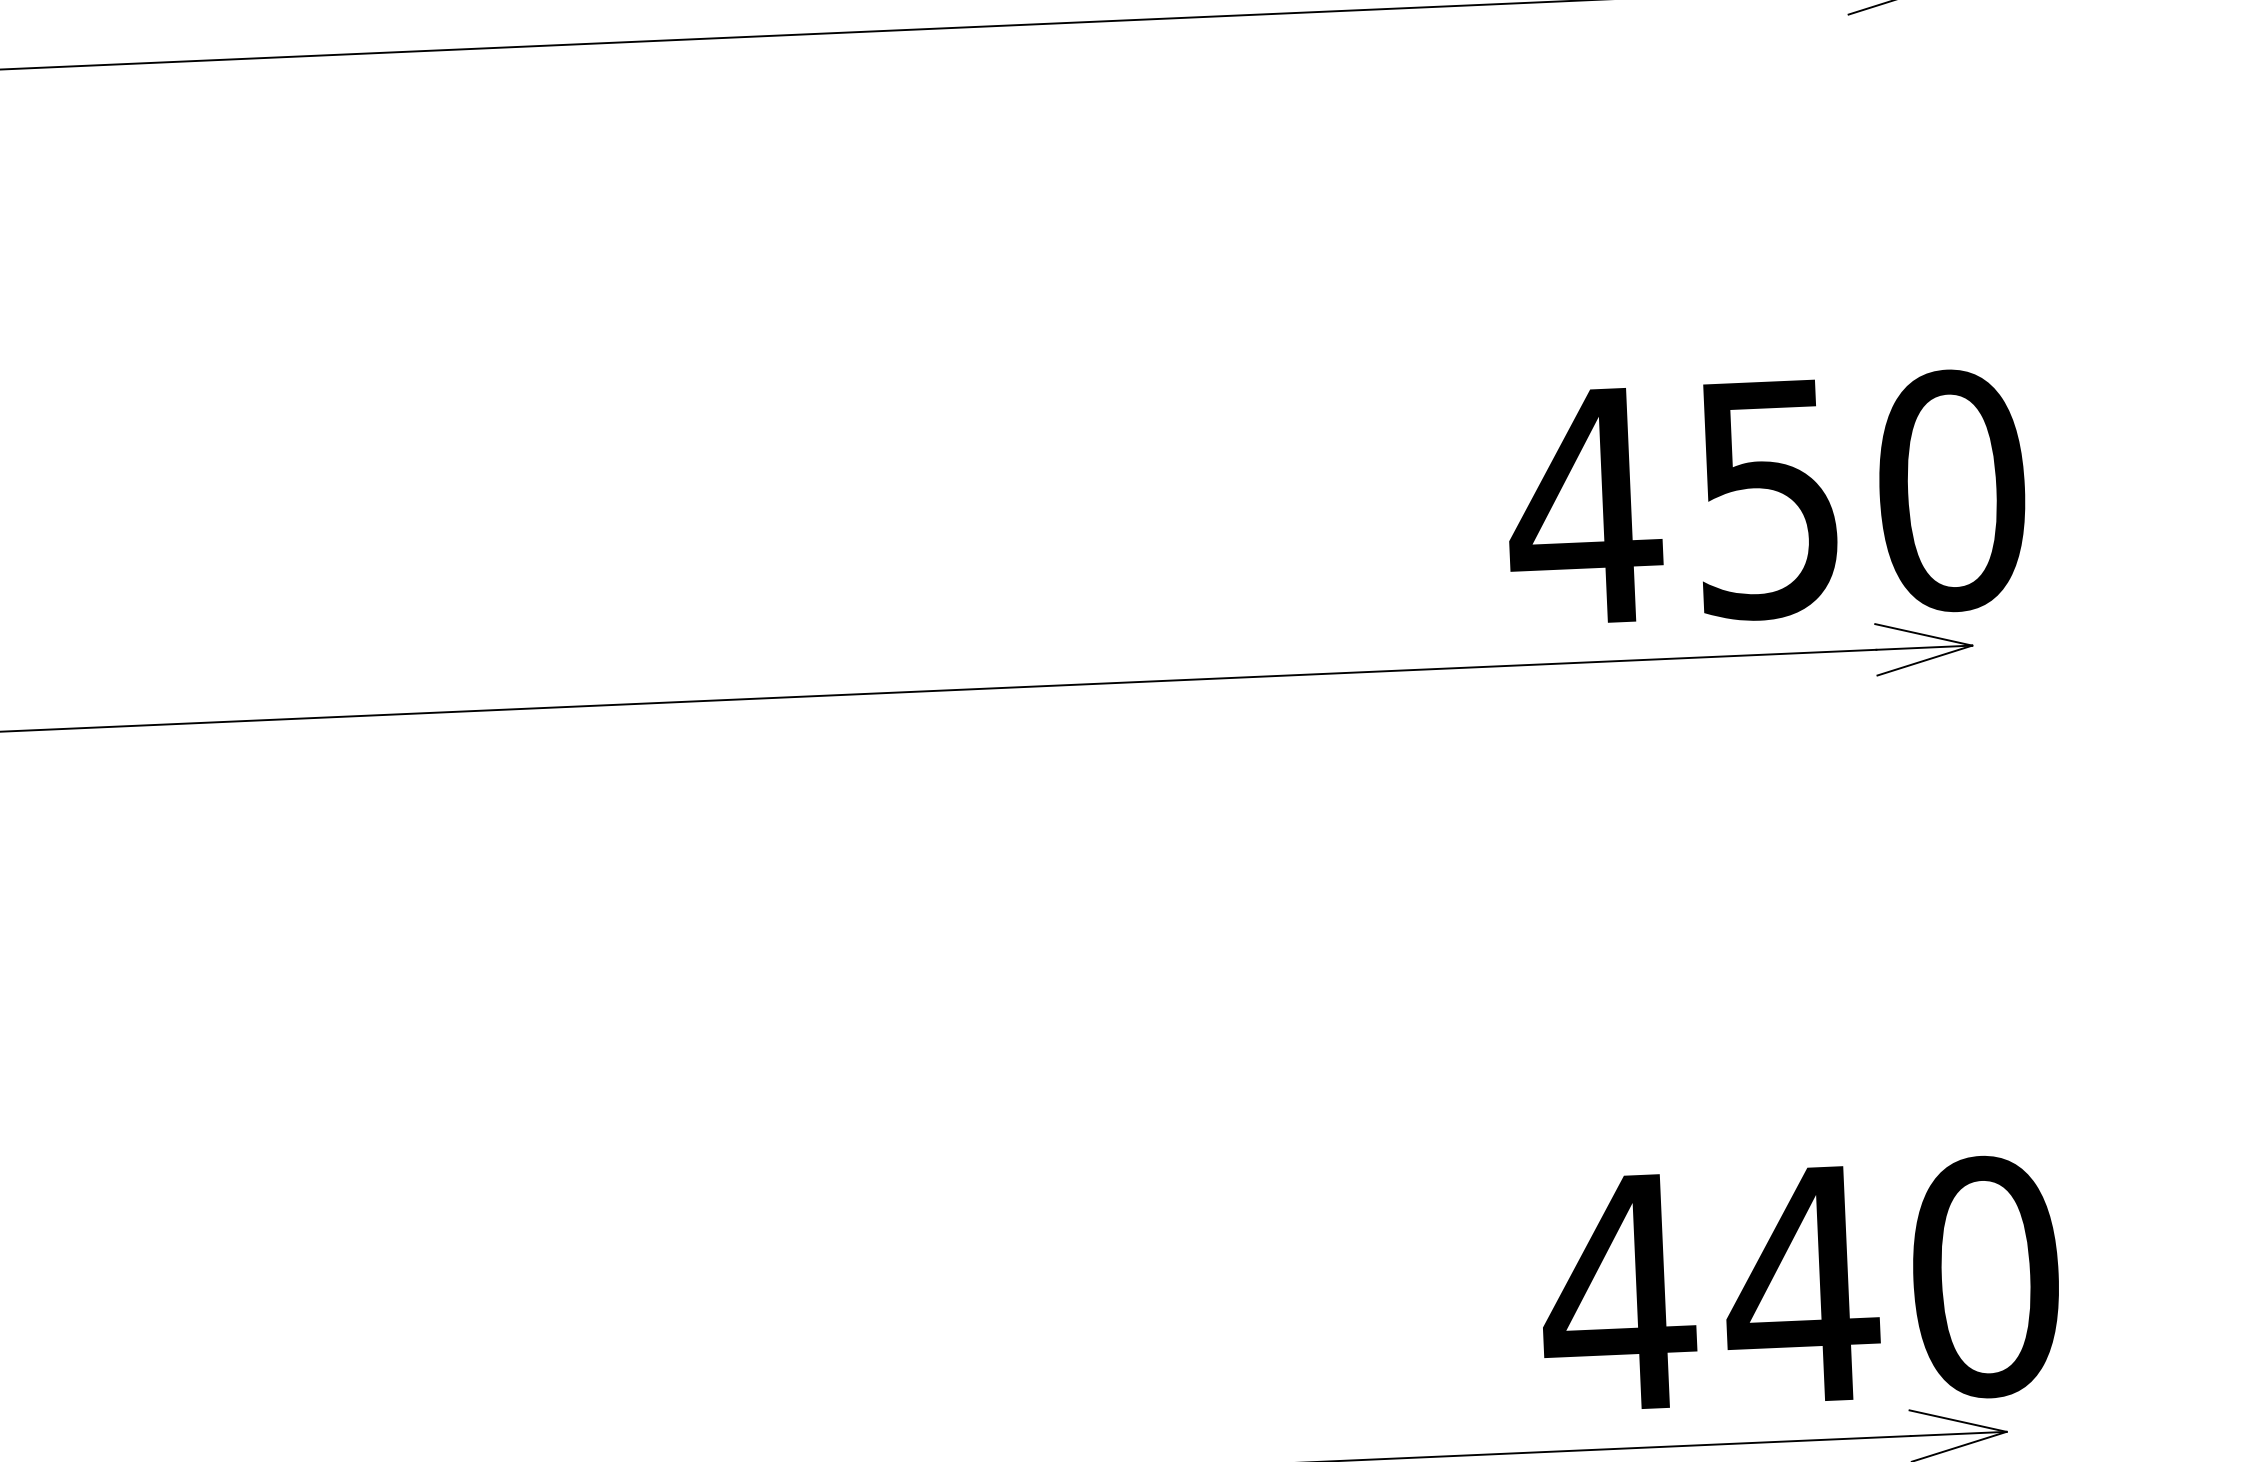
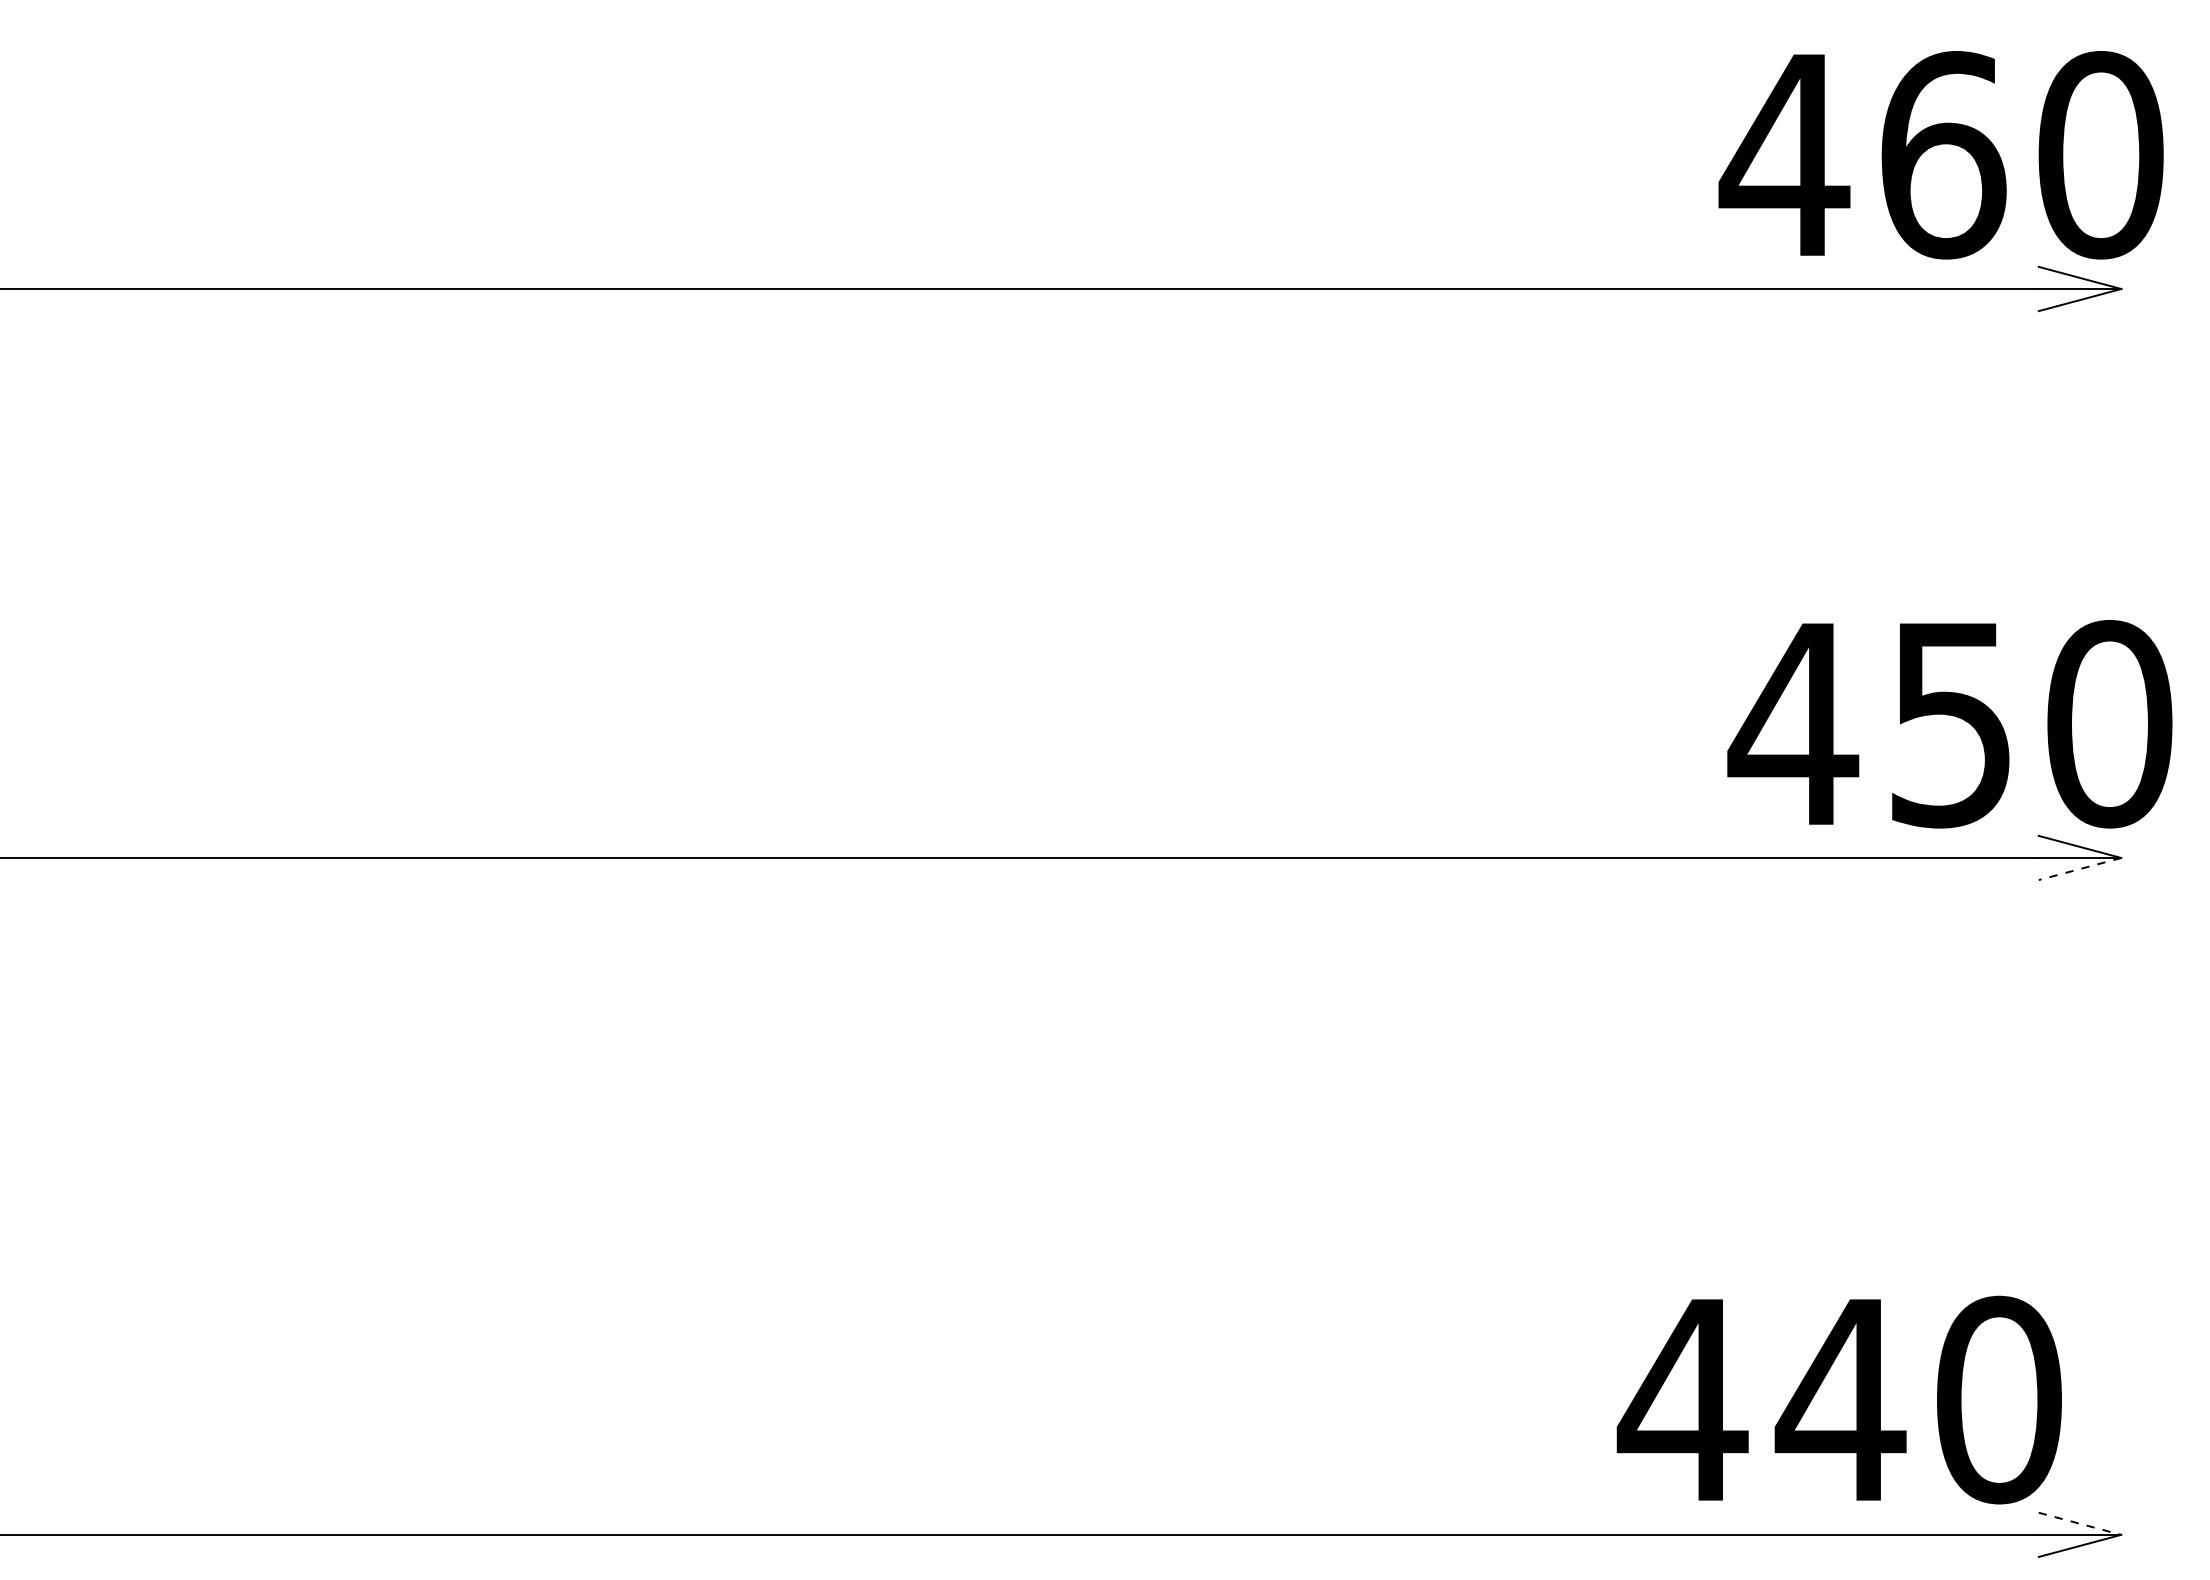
line: (1925, 661) -> (2080, 869), solid -> dashed
text: (1799, 1284) -> (1838, 1399), moved
line: (1958, 1420) -> (2080, 1523), solid -> dashed

